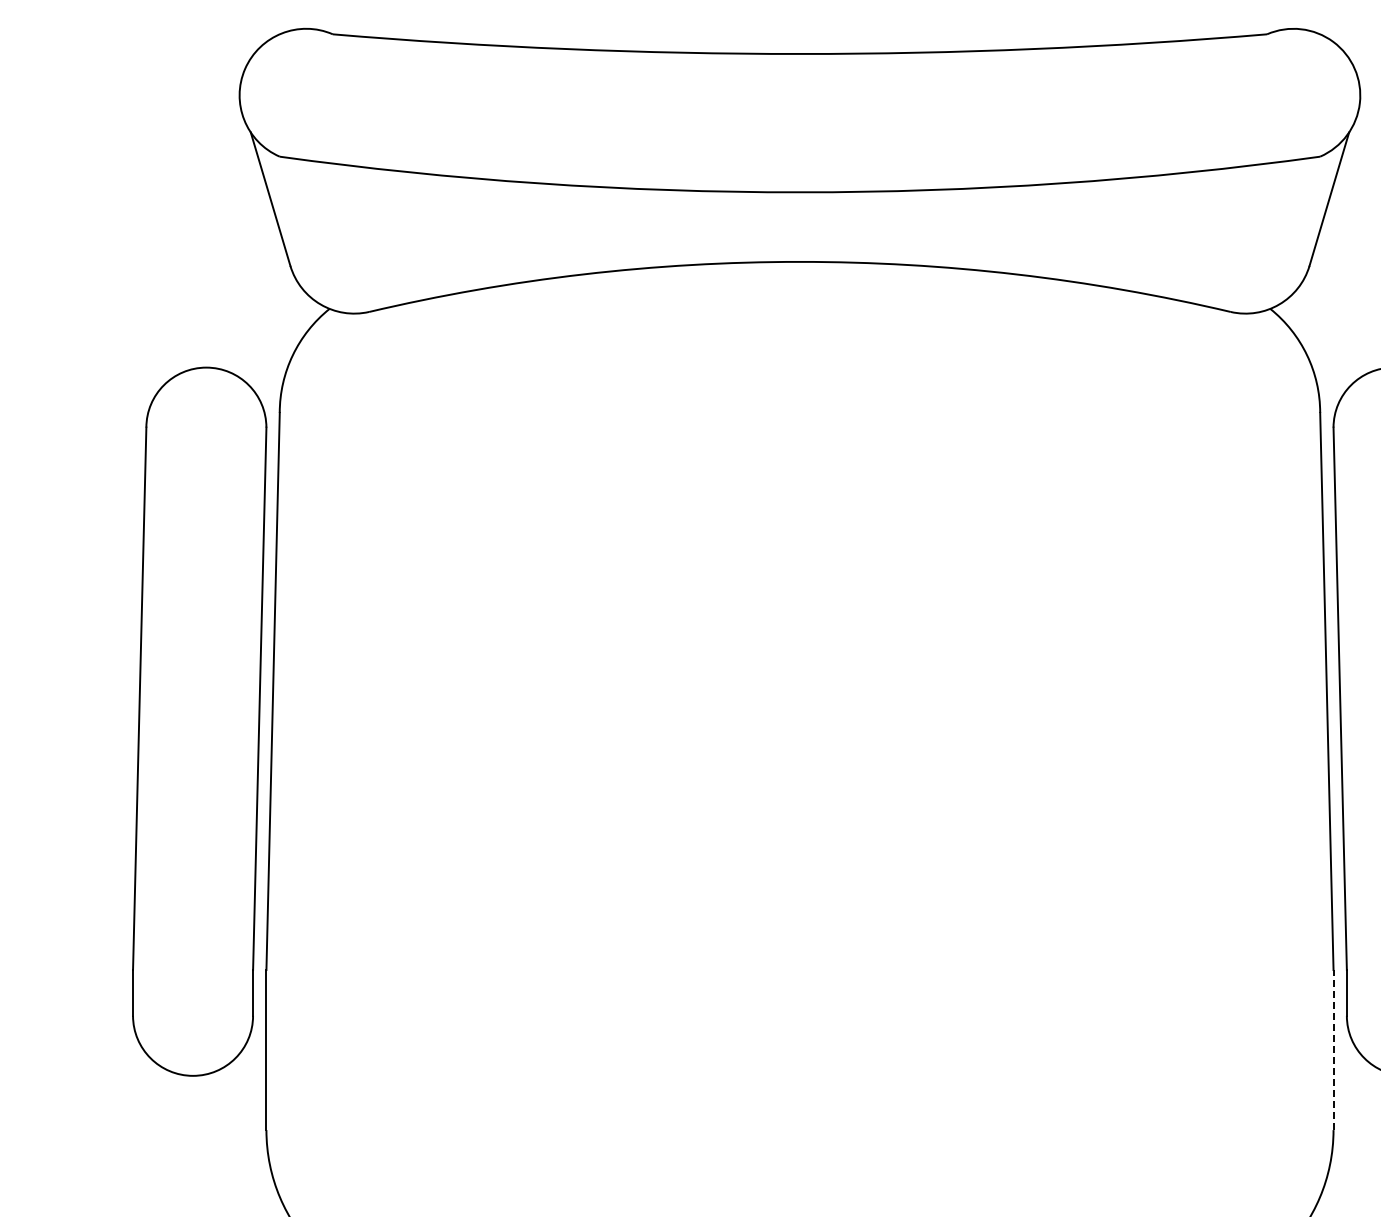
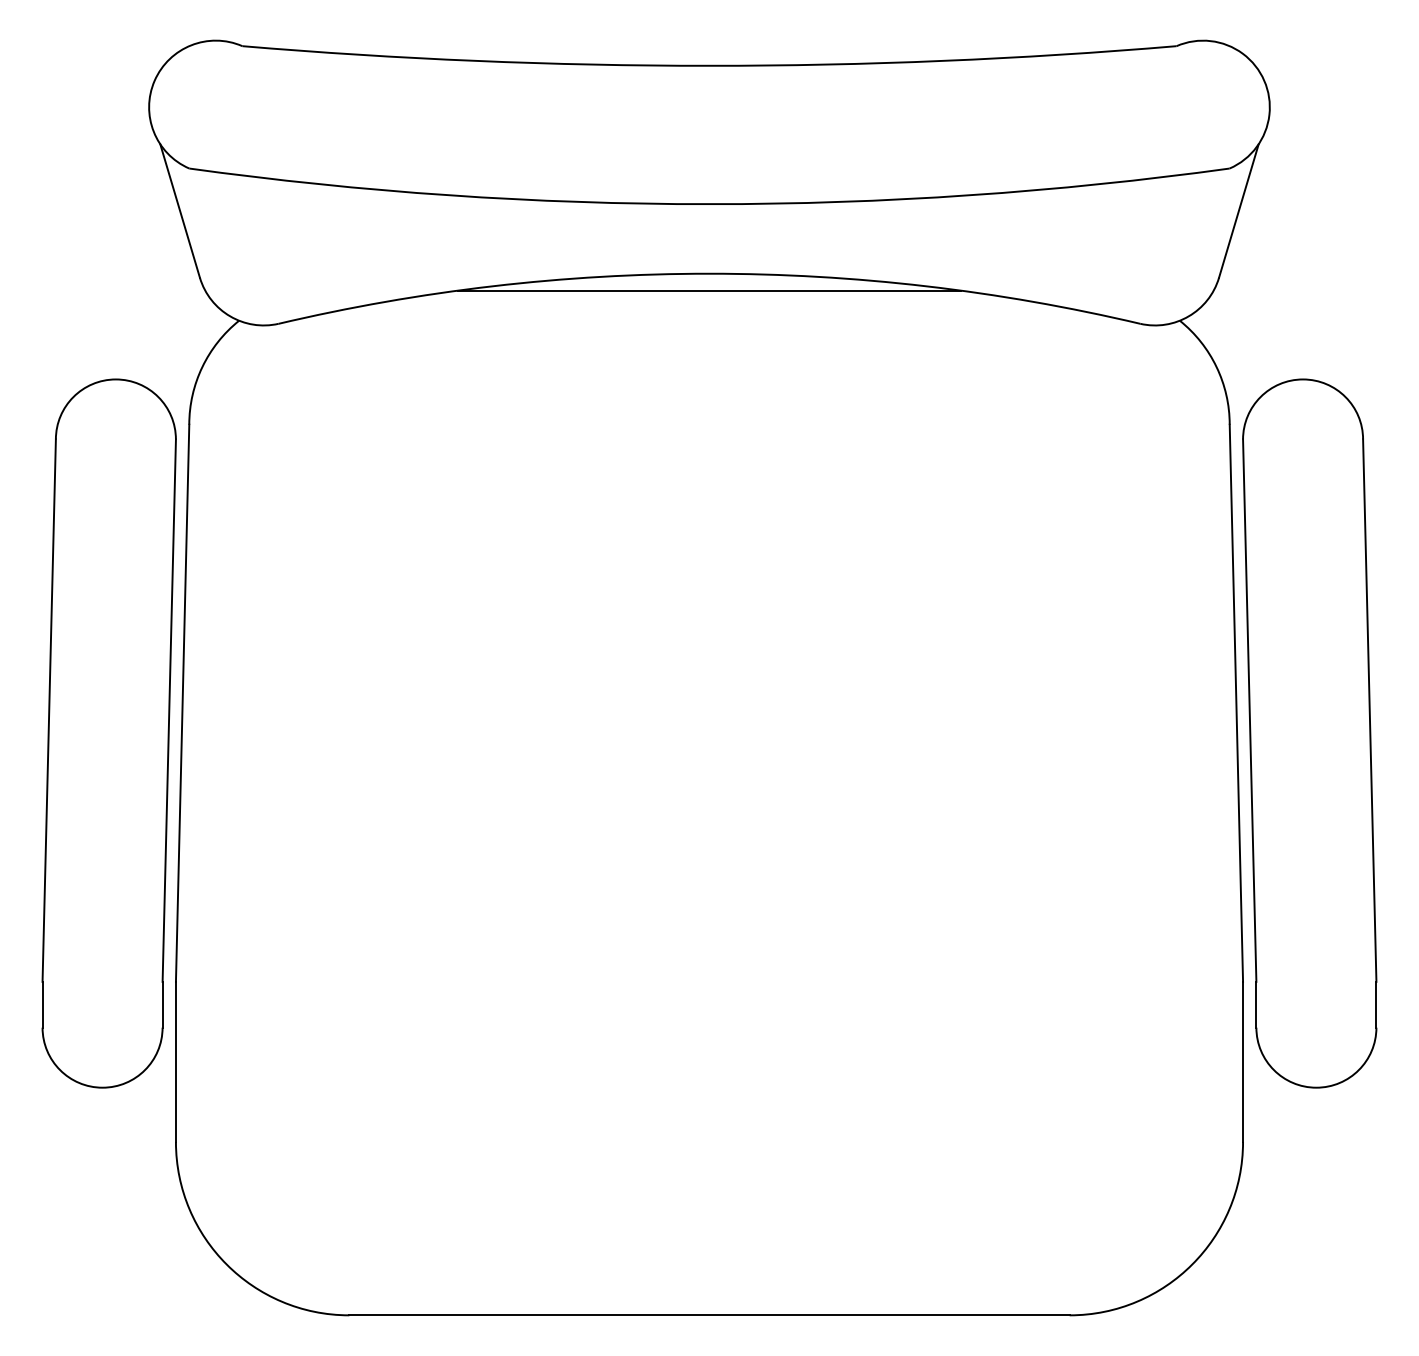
line: (799, 279) -> (709, 291), added
line: (1333, 1049) -> (1243, 1061), dashed -> solid

